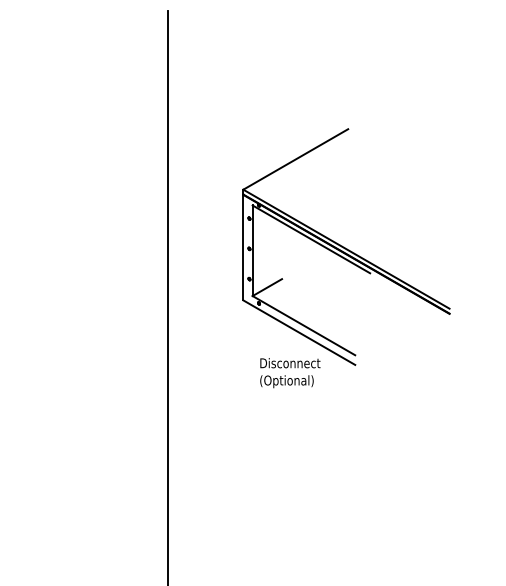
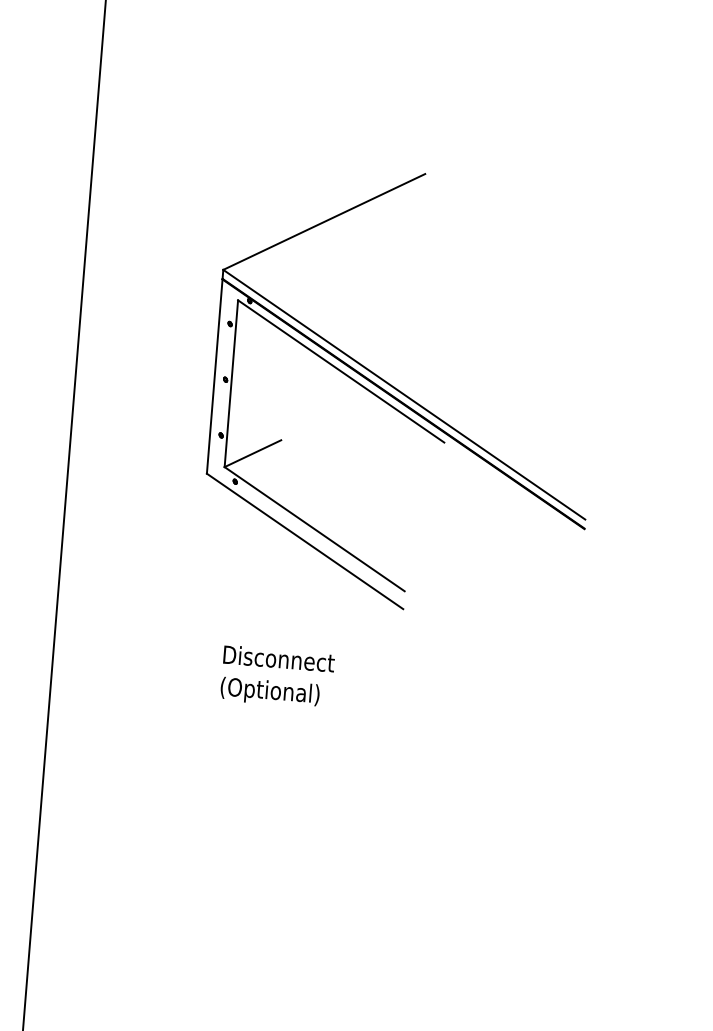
text: (290, 373) -> (277, 677), moved

